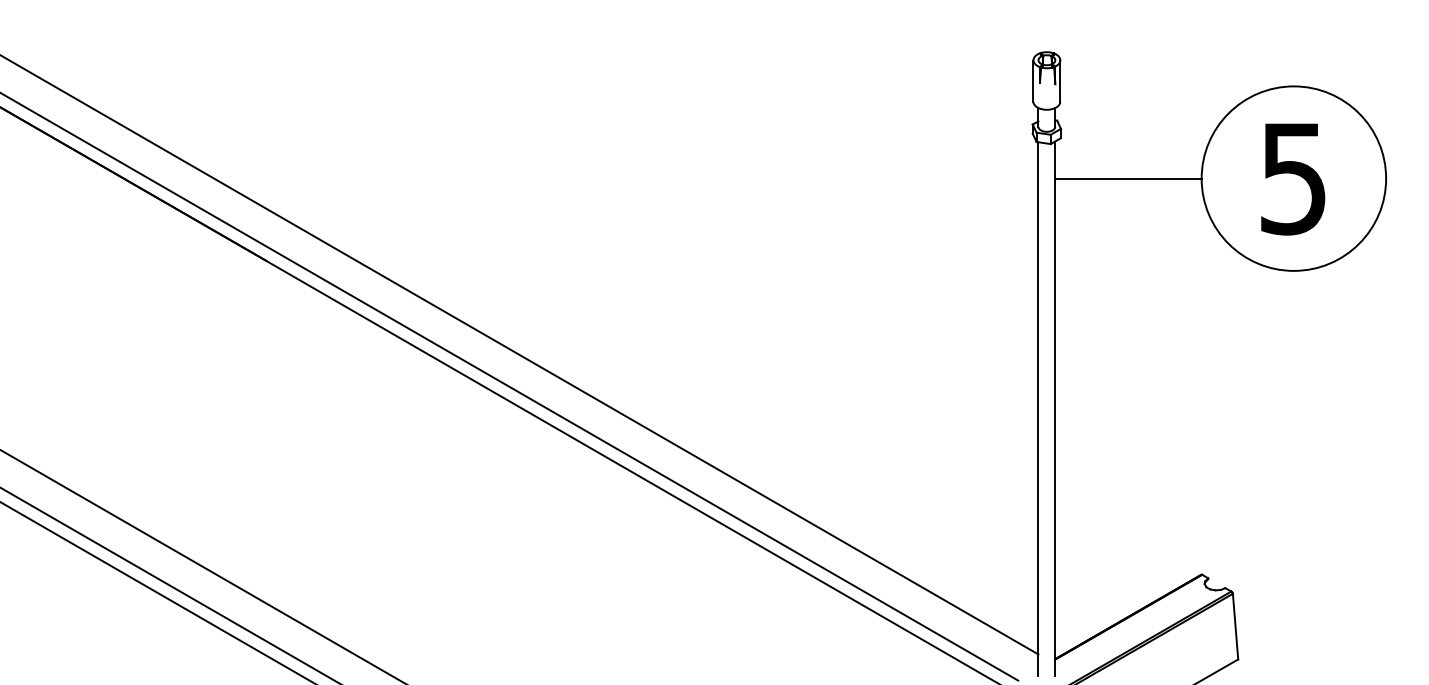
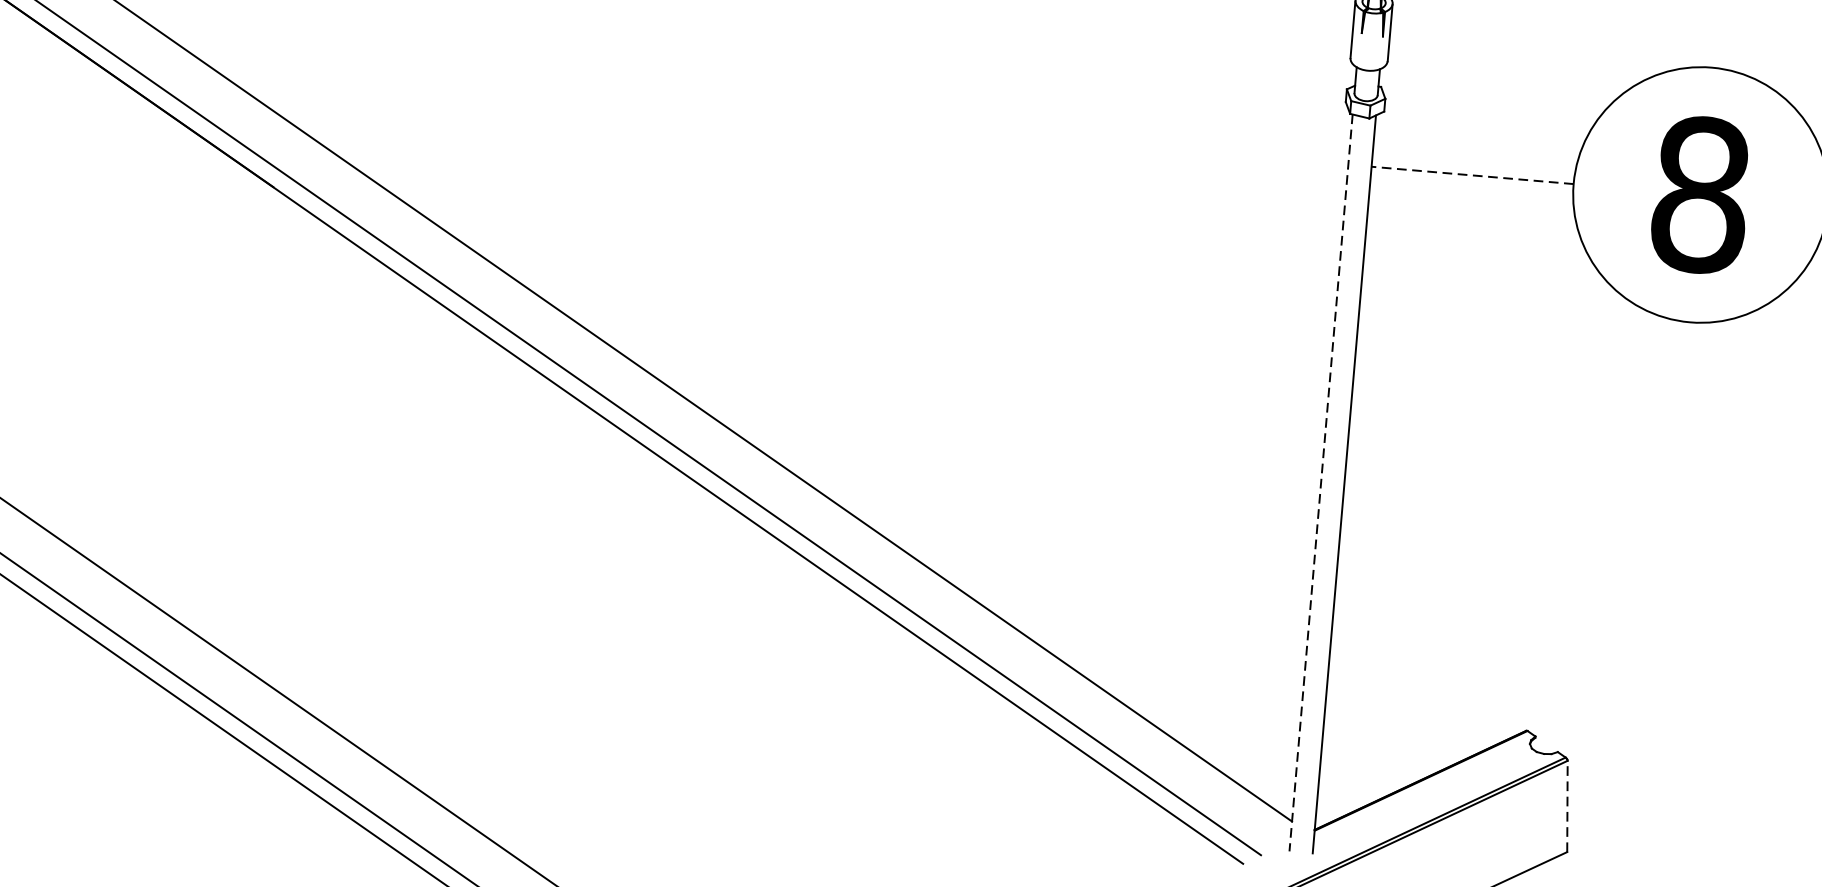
line: (1127, 178) -> (1471, 175), solid -> dashed
text: (1293, 178) -> (1700, 194), 5 -> 8
line: (1038, 409) -> (1321, 483), solid -> dashed
line: (1235, 626) -> (1567, 806), solid -> dashed

